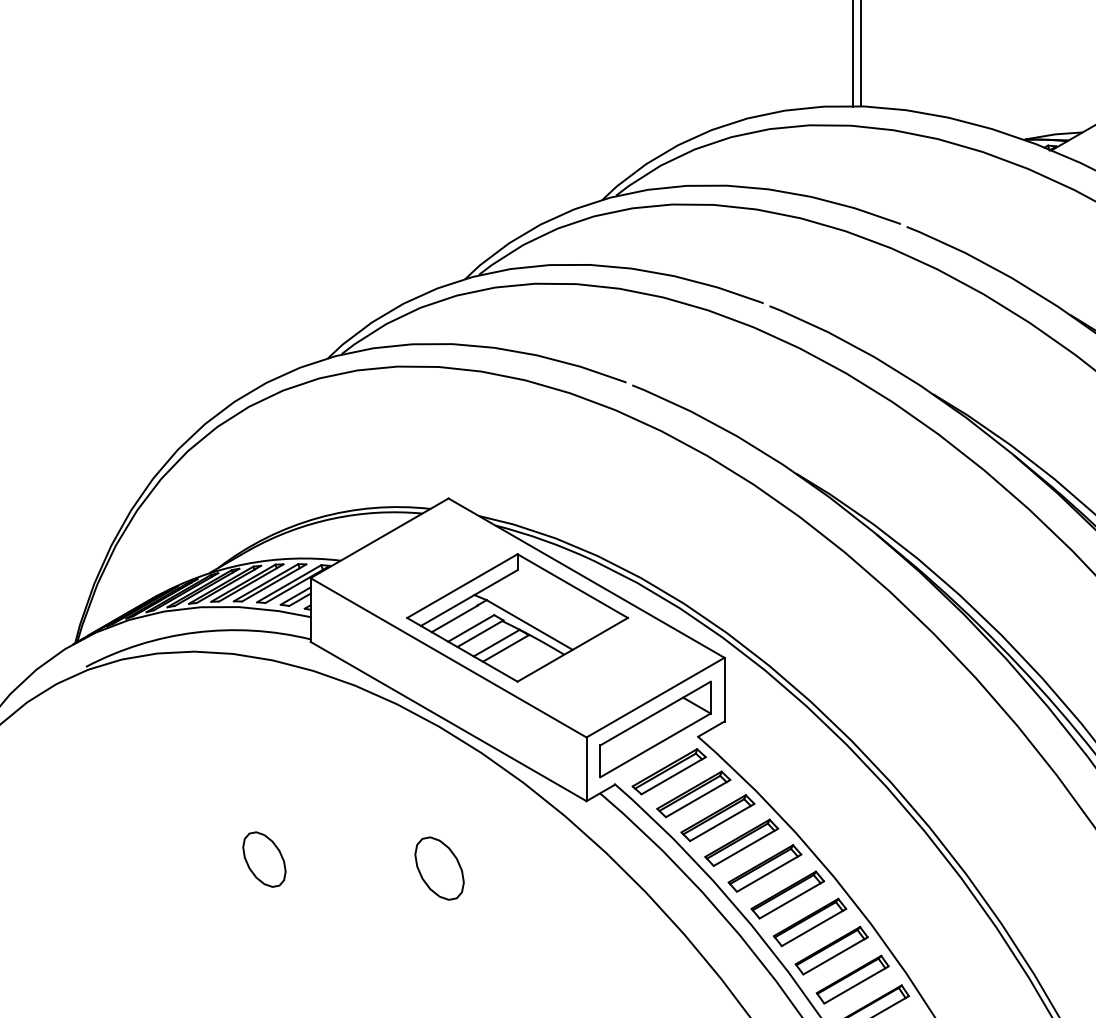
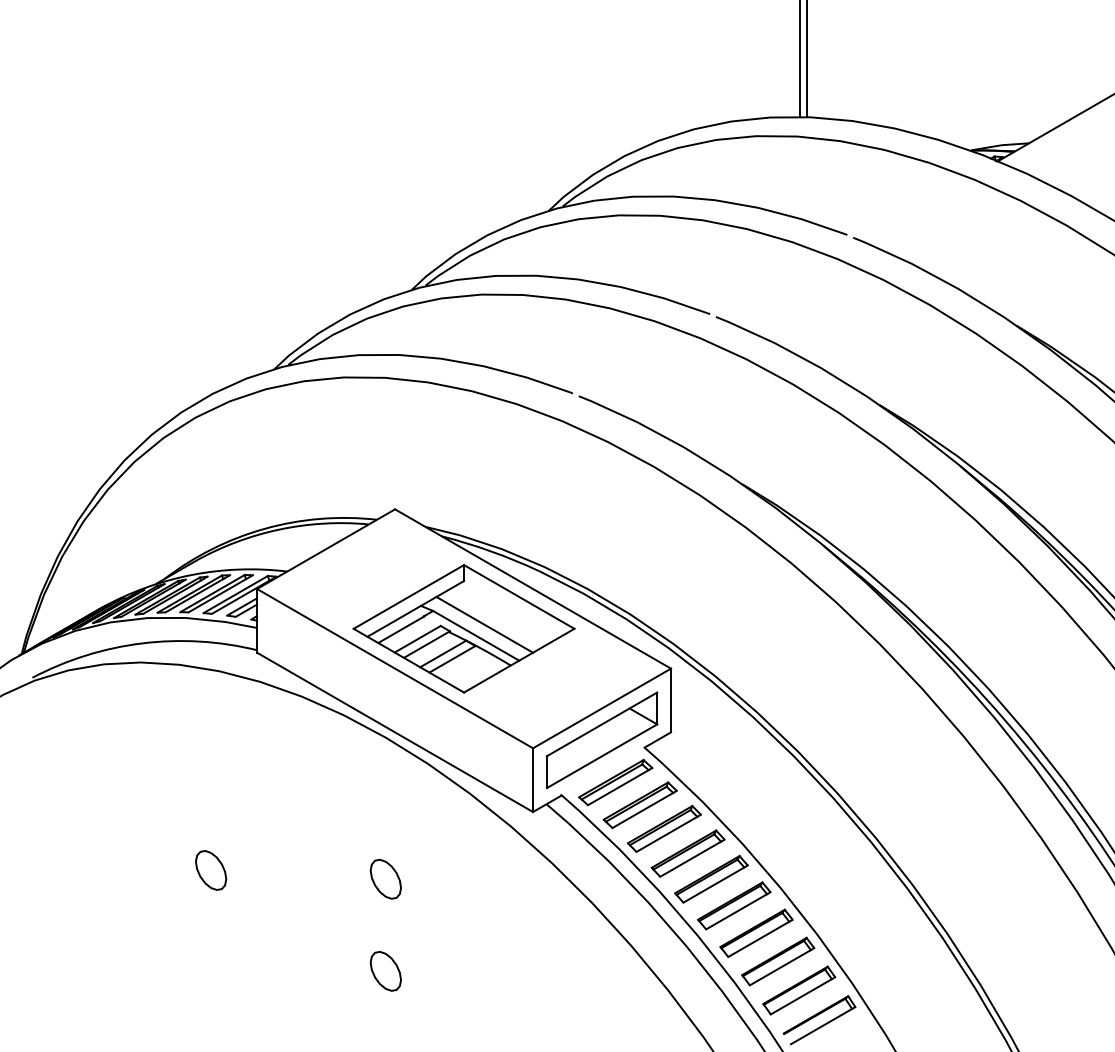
line: (538, 613) -> (484, 624), added
part: (265, 859) -> (211, 870), size x0.71
part: (439, 867) -> (385, 878), size x0.62
part: (439, 960) -> (385, 971), added

